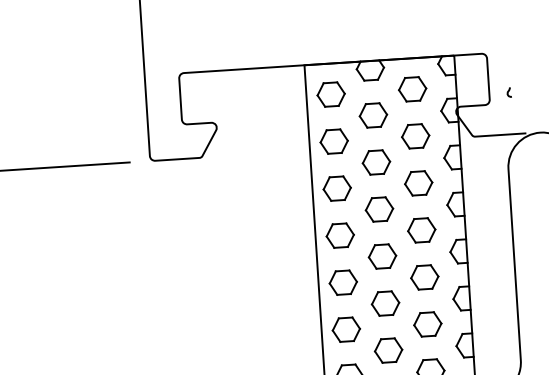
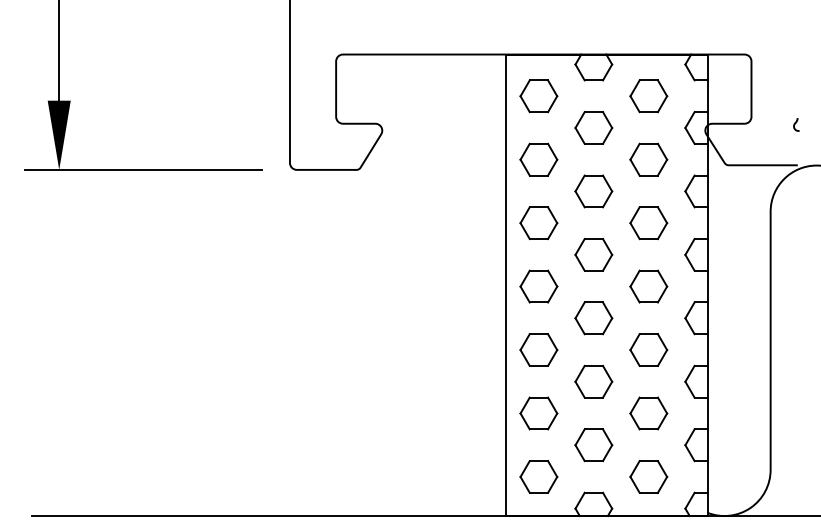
curve: (509, 91) -> (796, 123), moved

